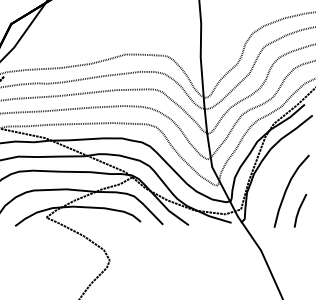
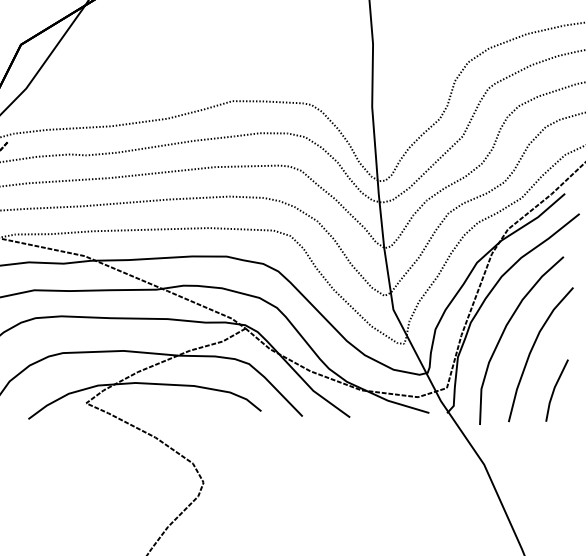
curve: (272, 179) -> (505, 332), added

